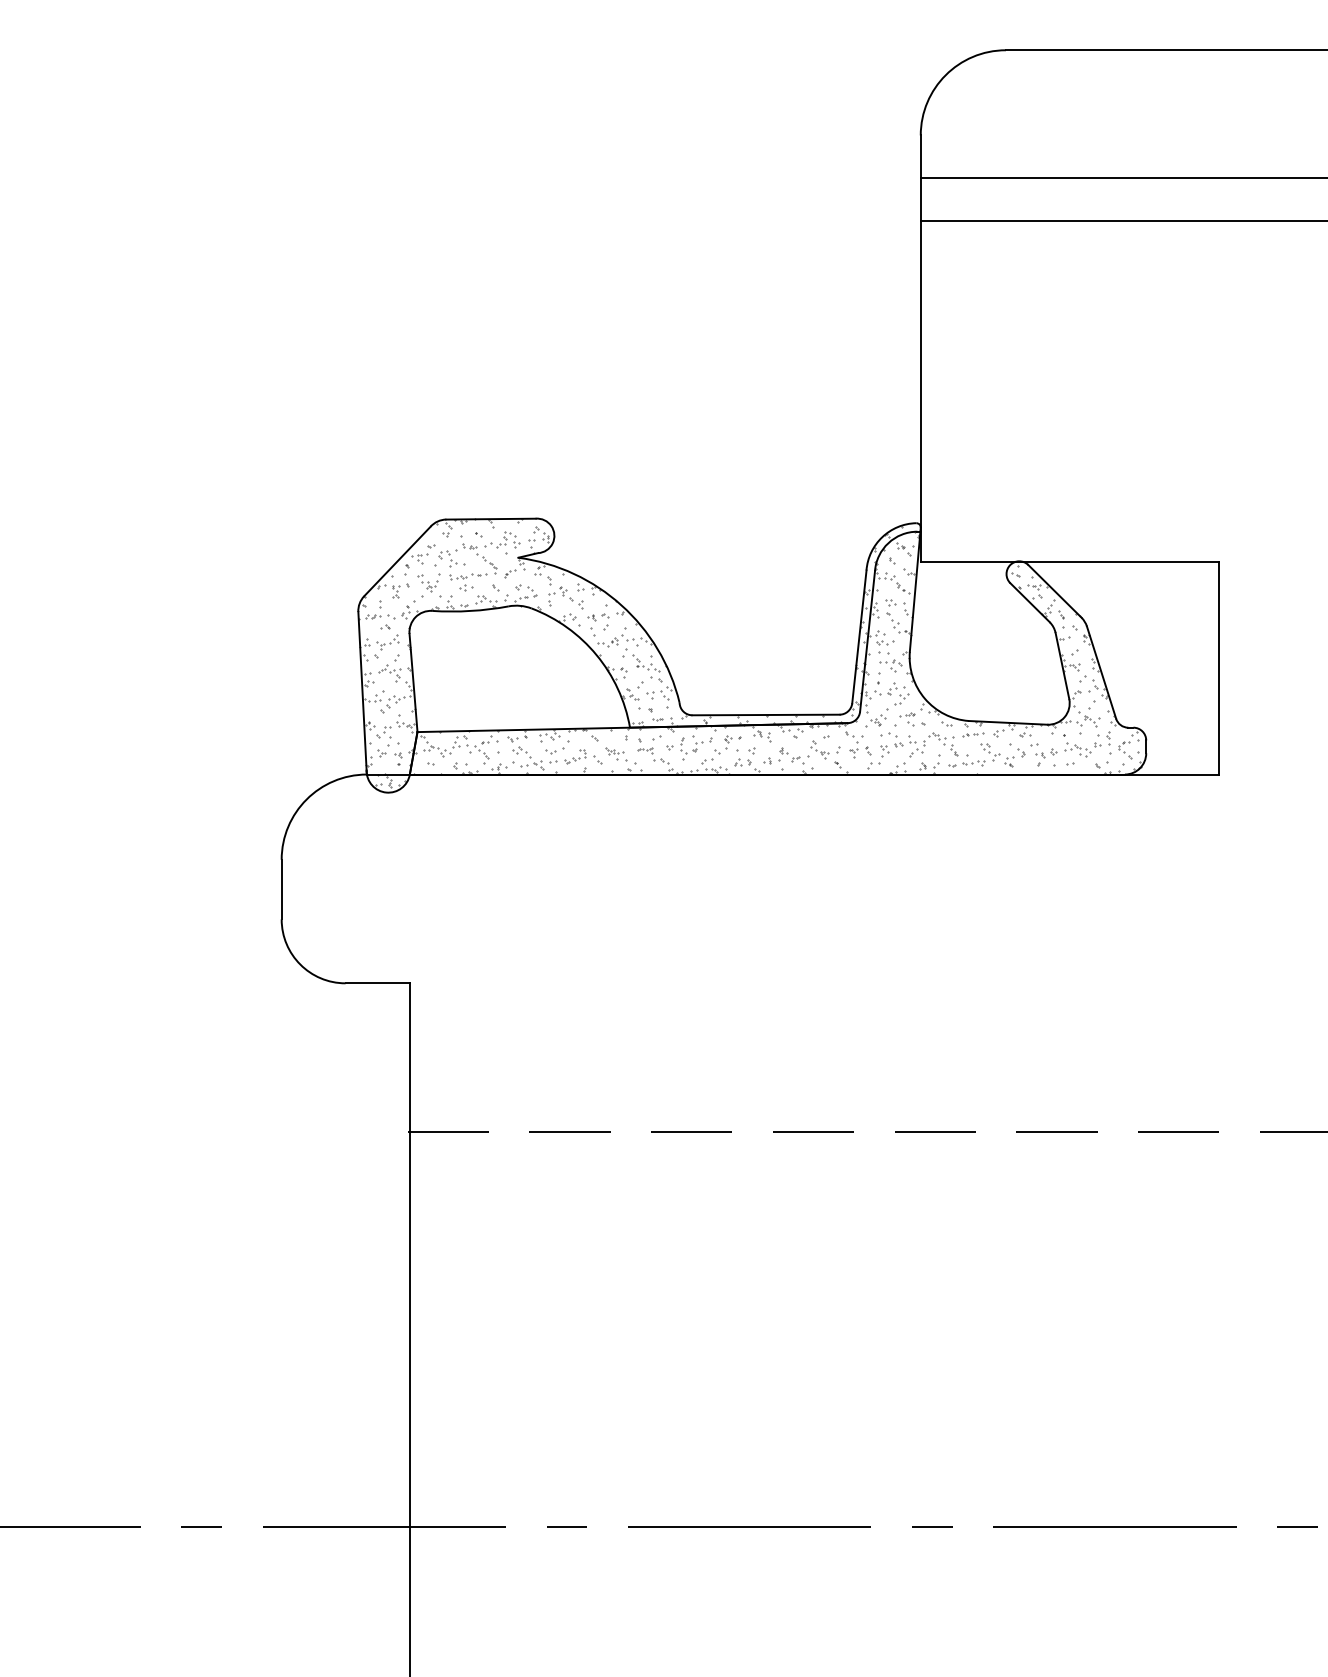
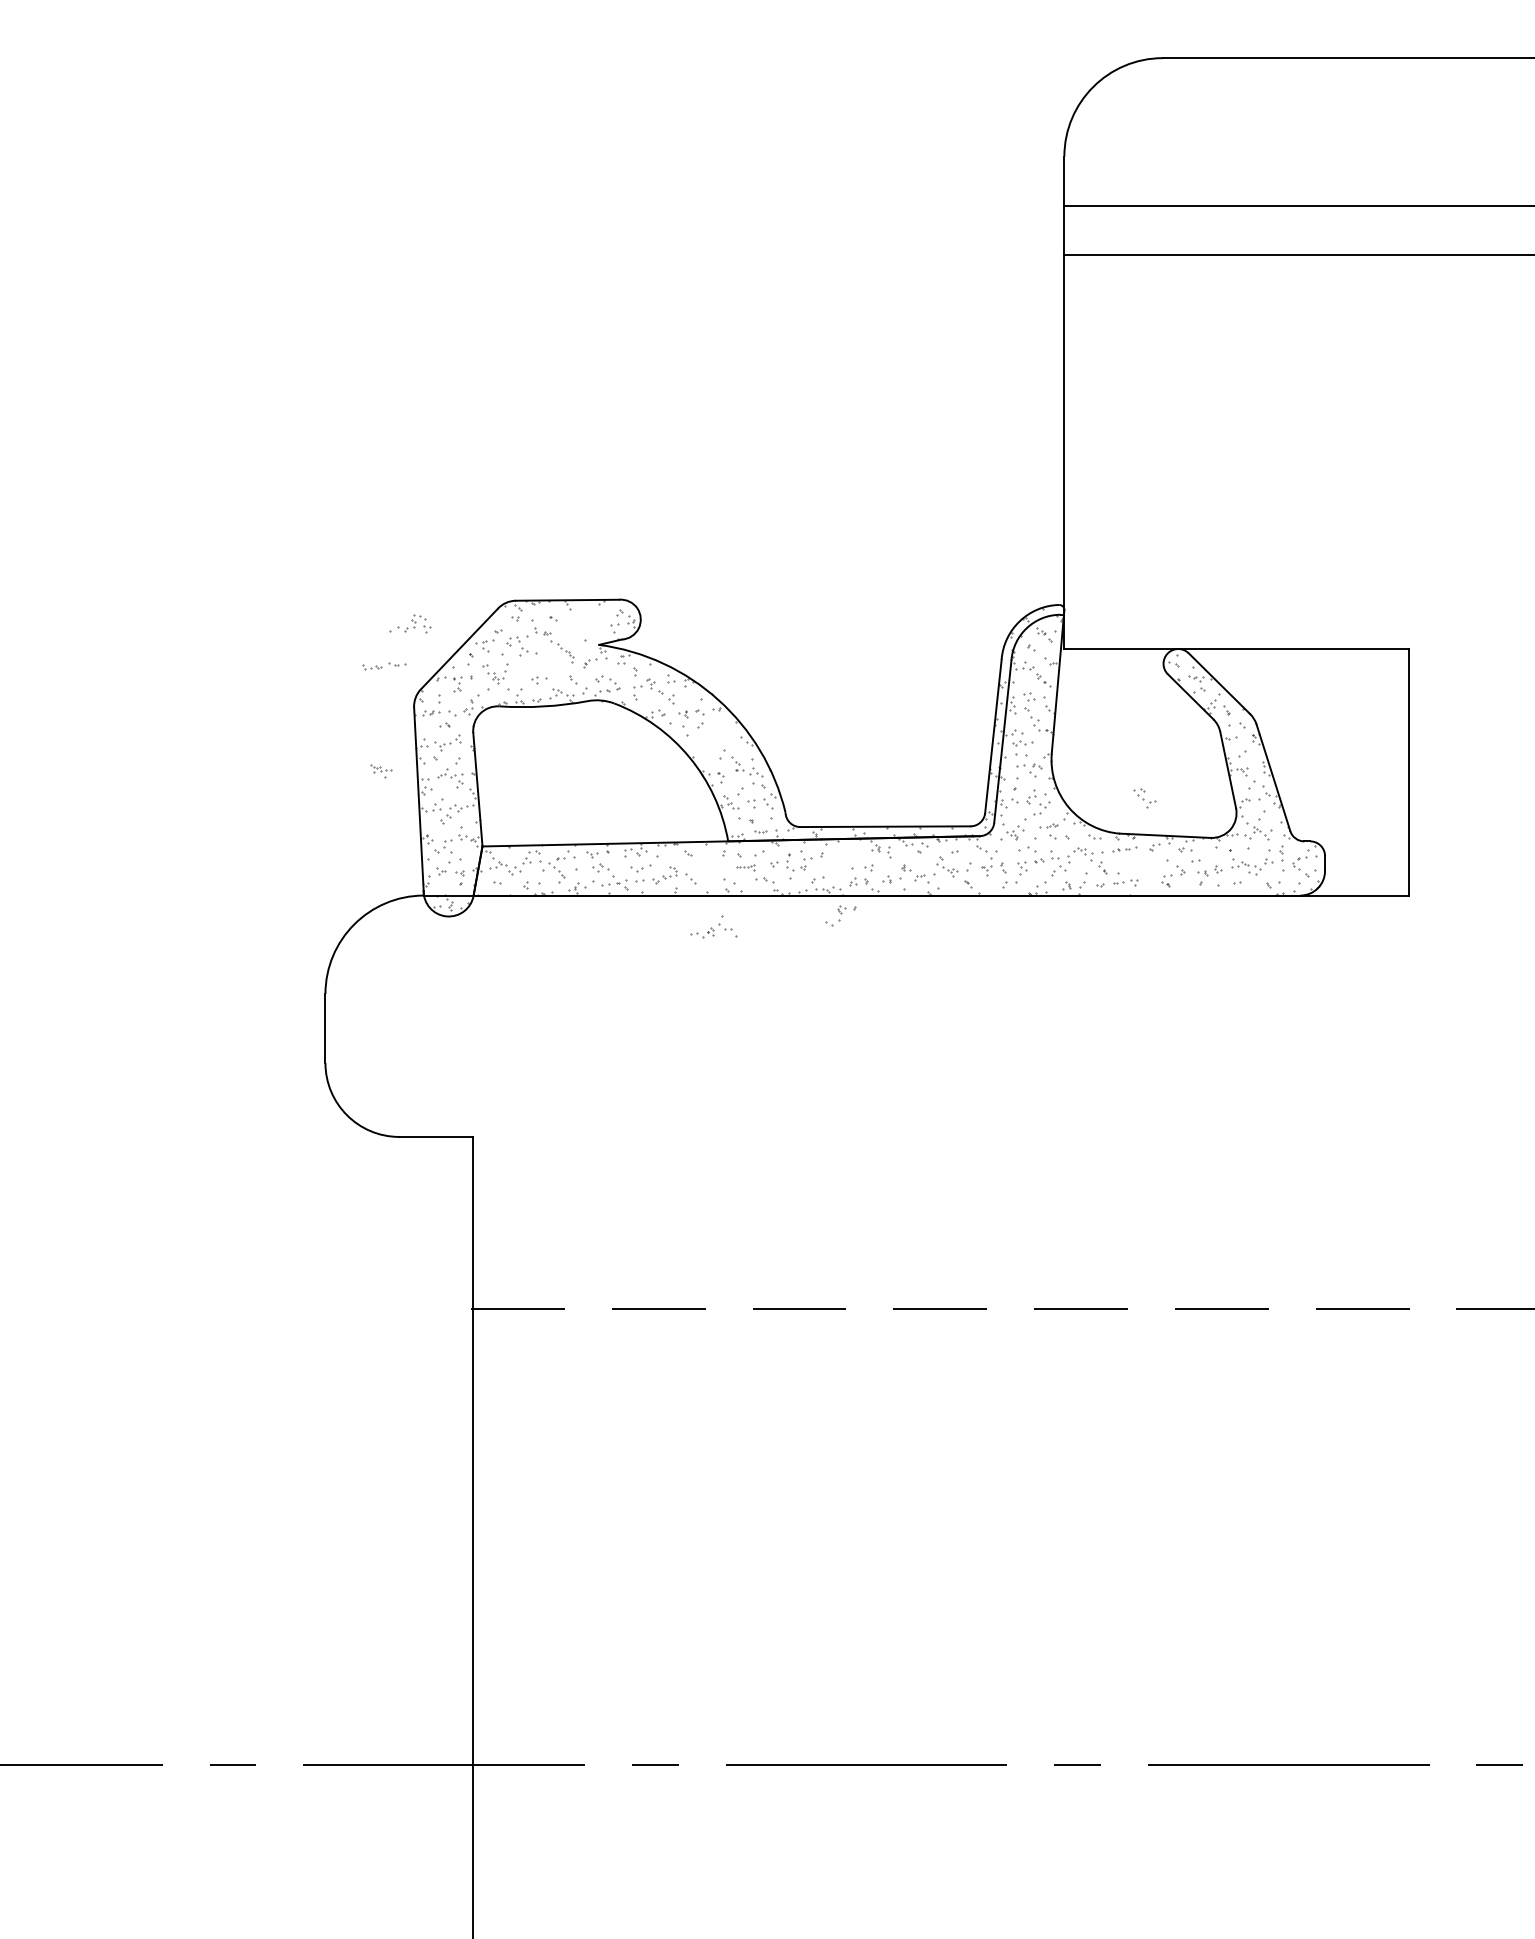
part: (502, 540) -> (410, 623), moved
part: (468, 576) -> (384, 666), moved
part: (617, 636) -> (713, 926), moved
part: (727, 744) -> (840, 915), moved
part: (990, 752) -> (1144, 798), moved
part: (614, 753) -> (381, 771), moved

